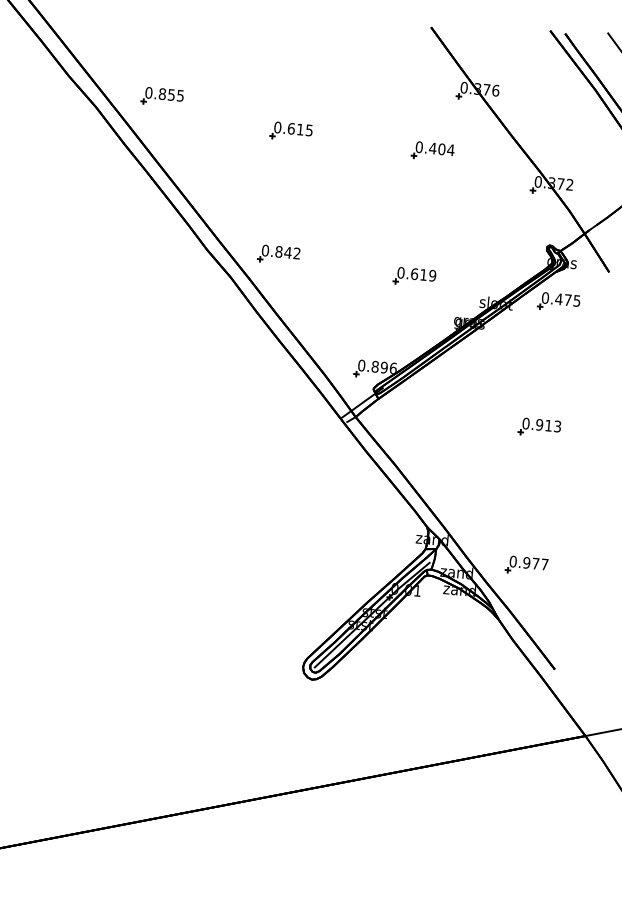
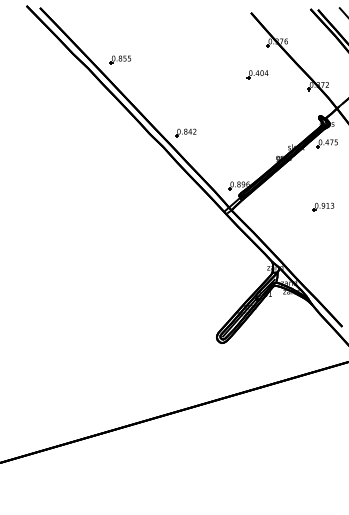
part: (289, 131) -> (185, 71), removed
part: (412, 275) -> (253, 137), removed
part: (524, 565) -> (322, 276), removed

